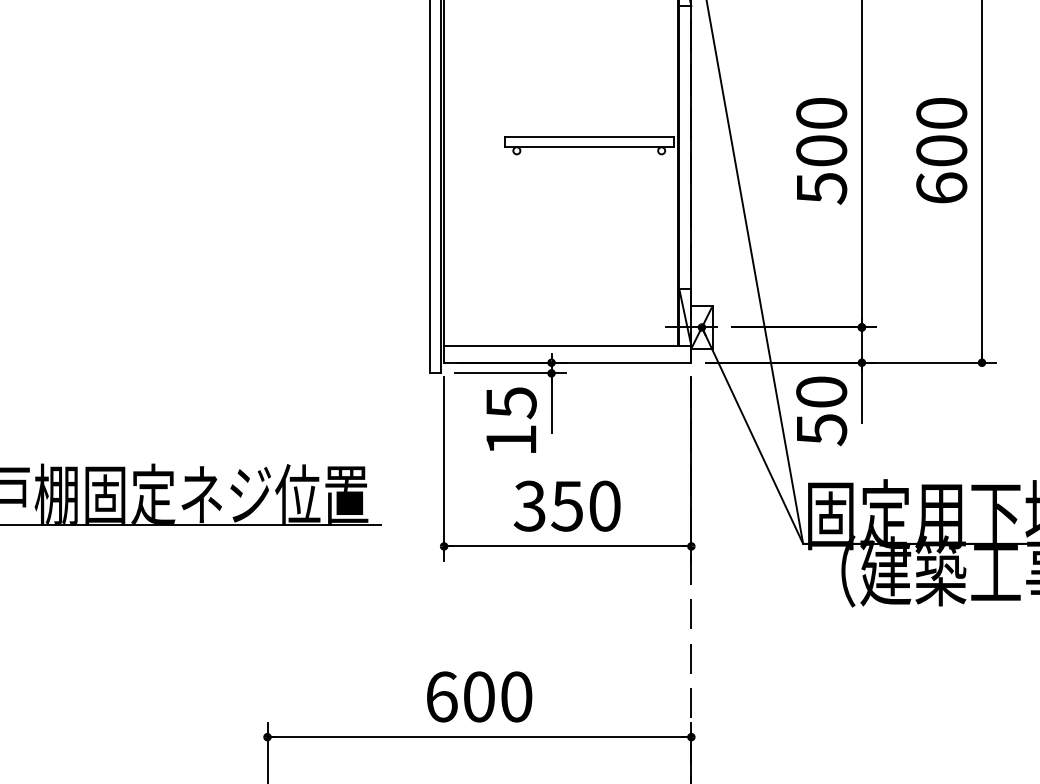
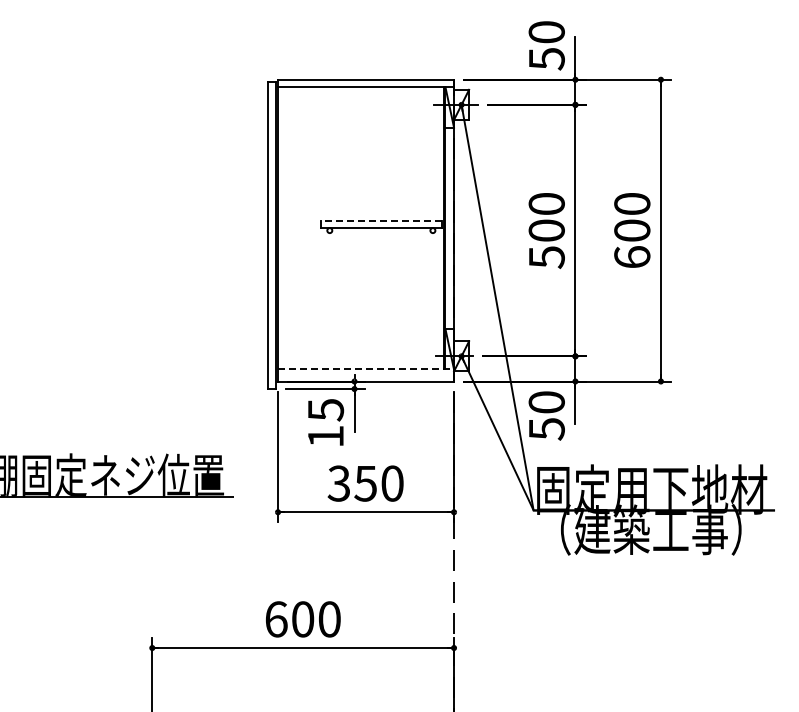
line: (588, 136) -> (380, 220), solid -> dashed
line: (568, 345) -> (366, 369), solid -> dashed

